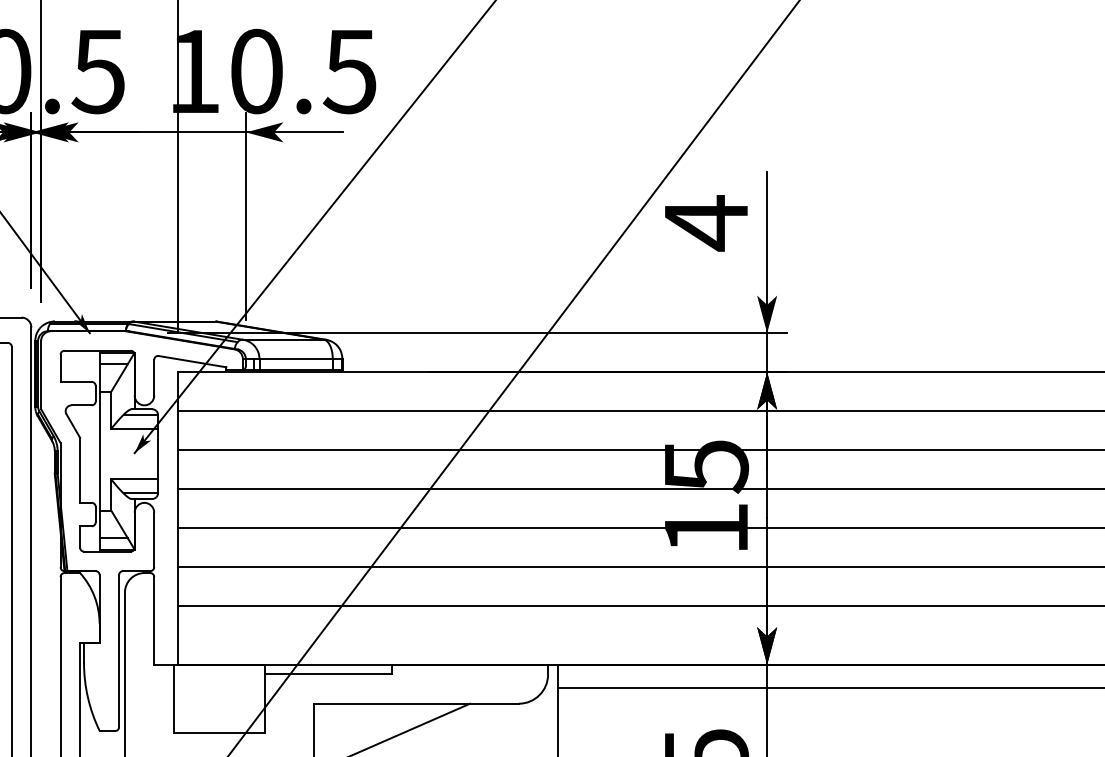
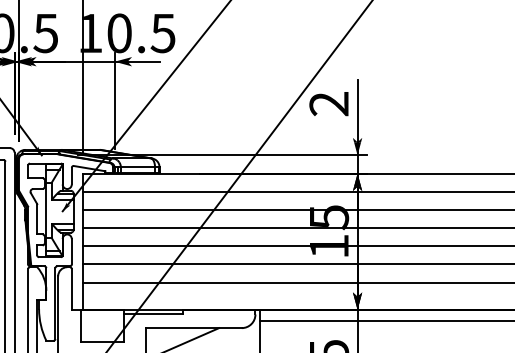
text: (704, 224) -> (328, 104), 4 -> 2

